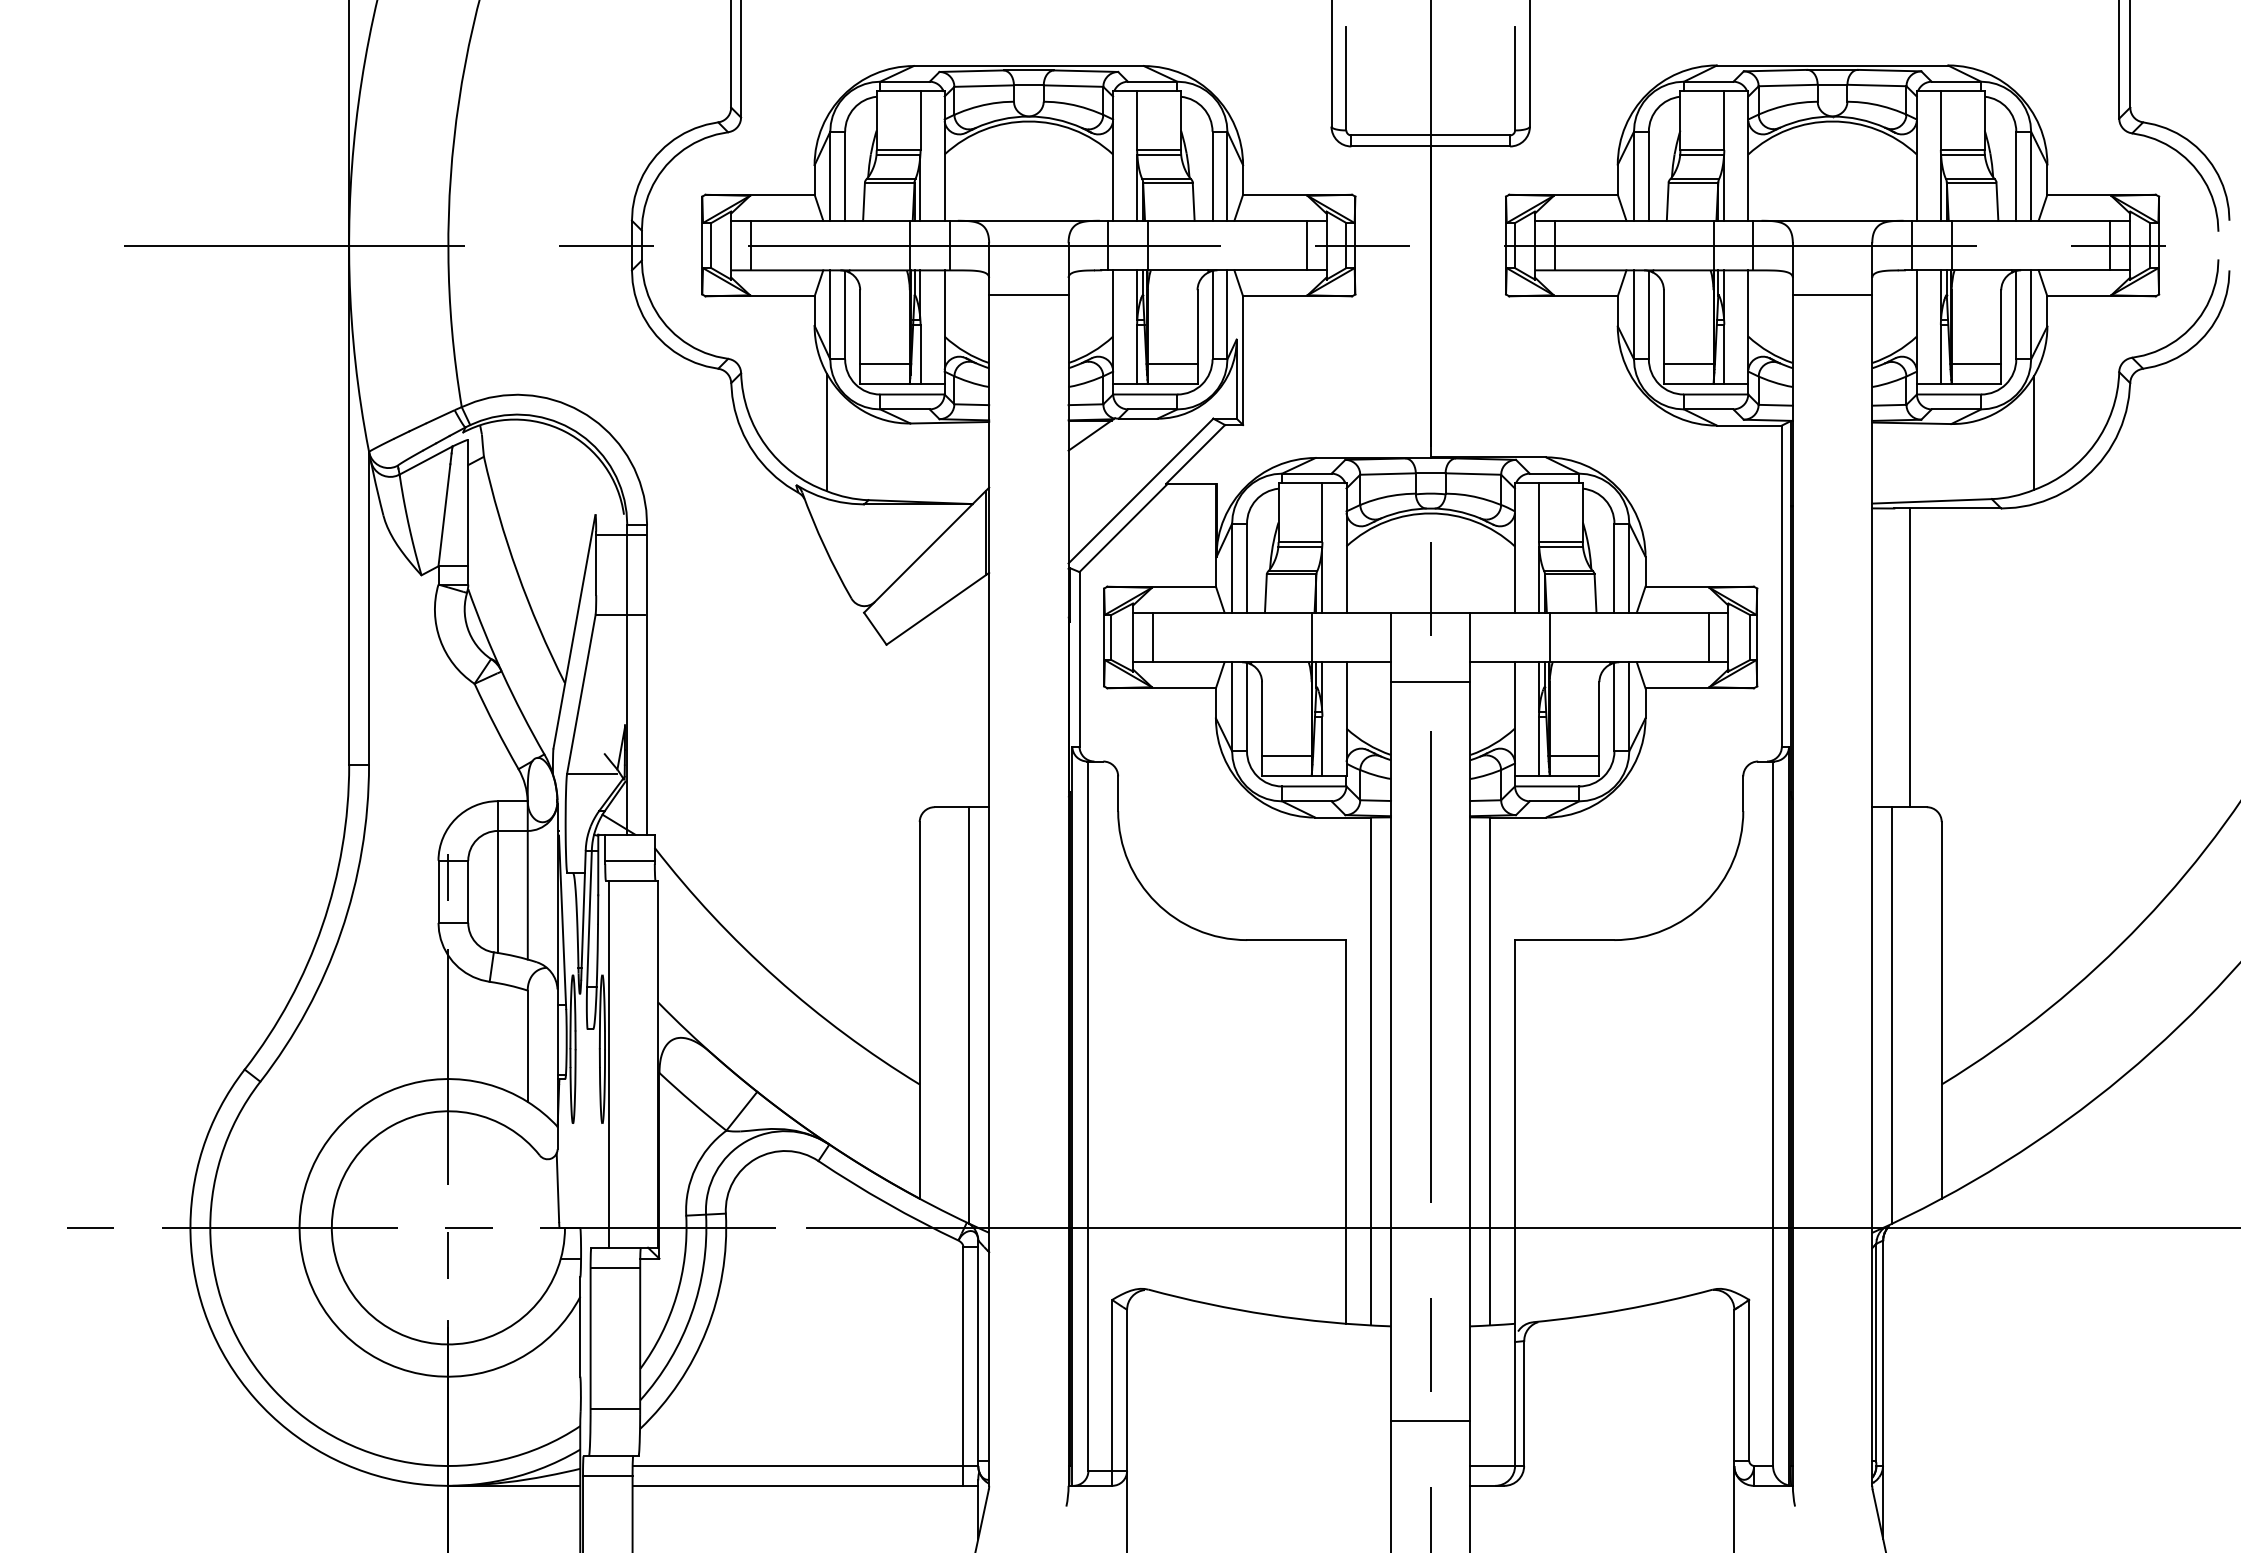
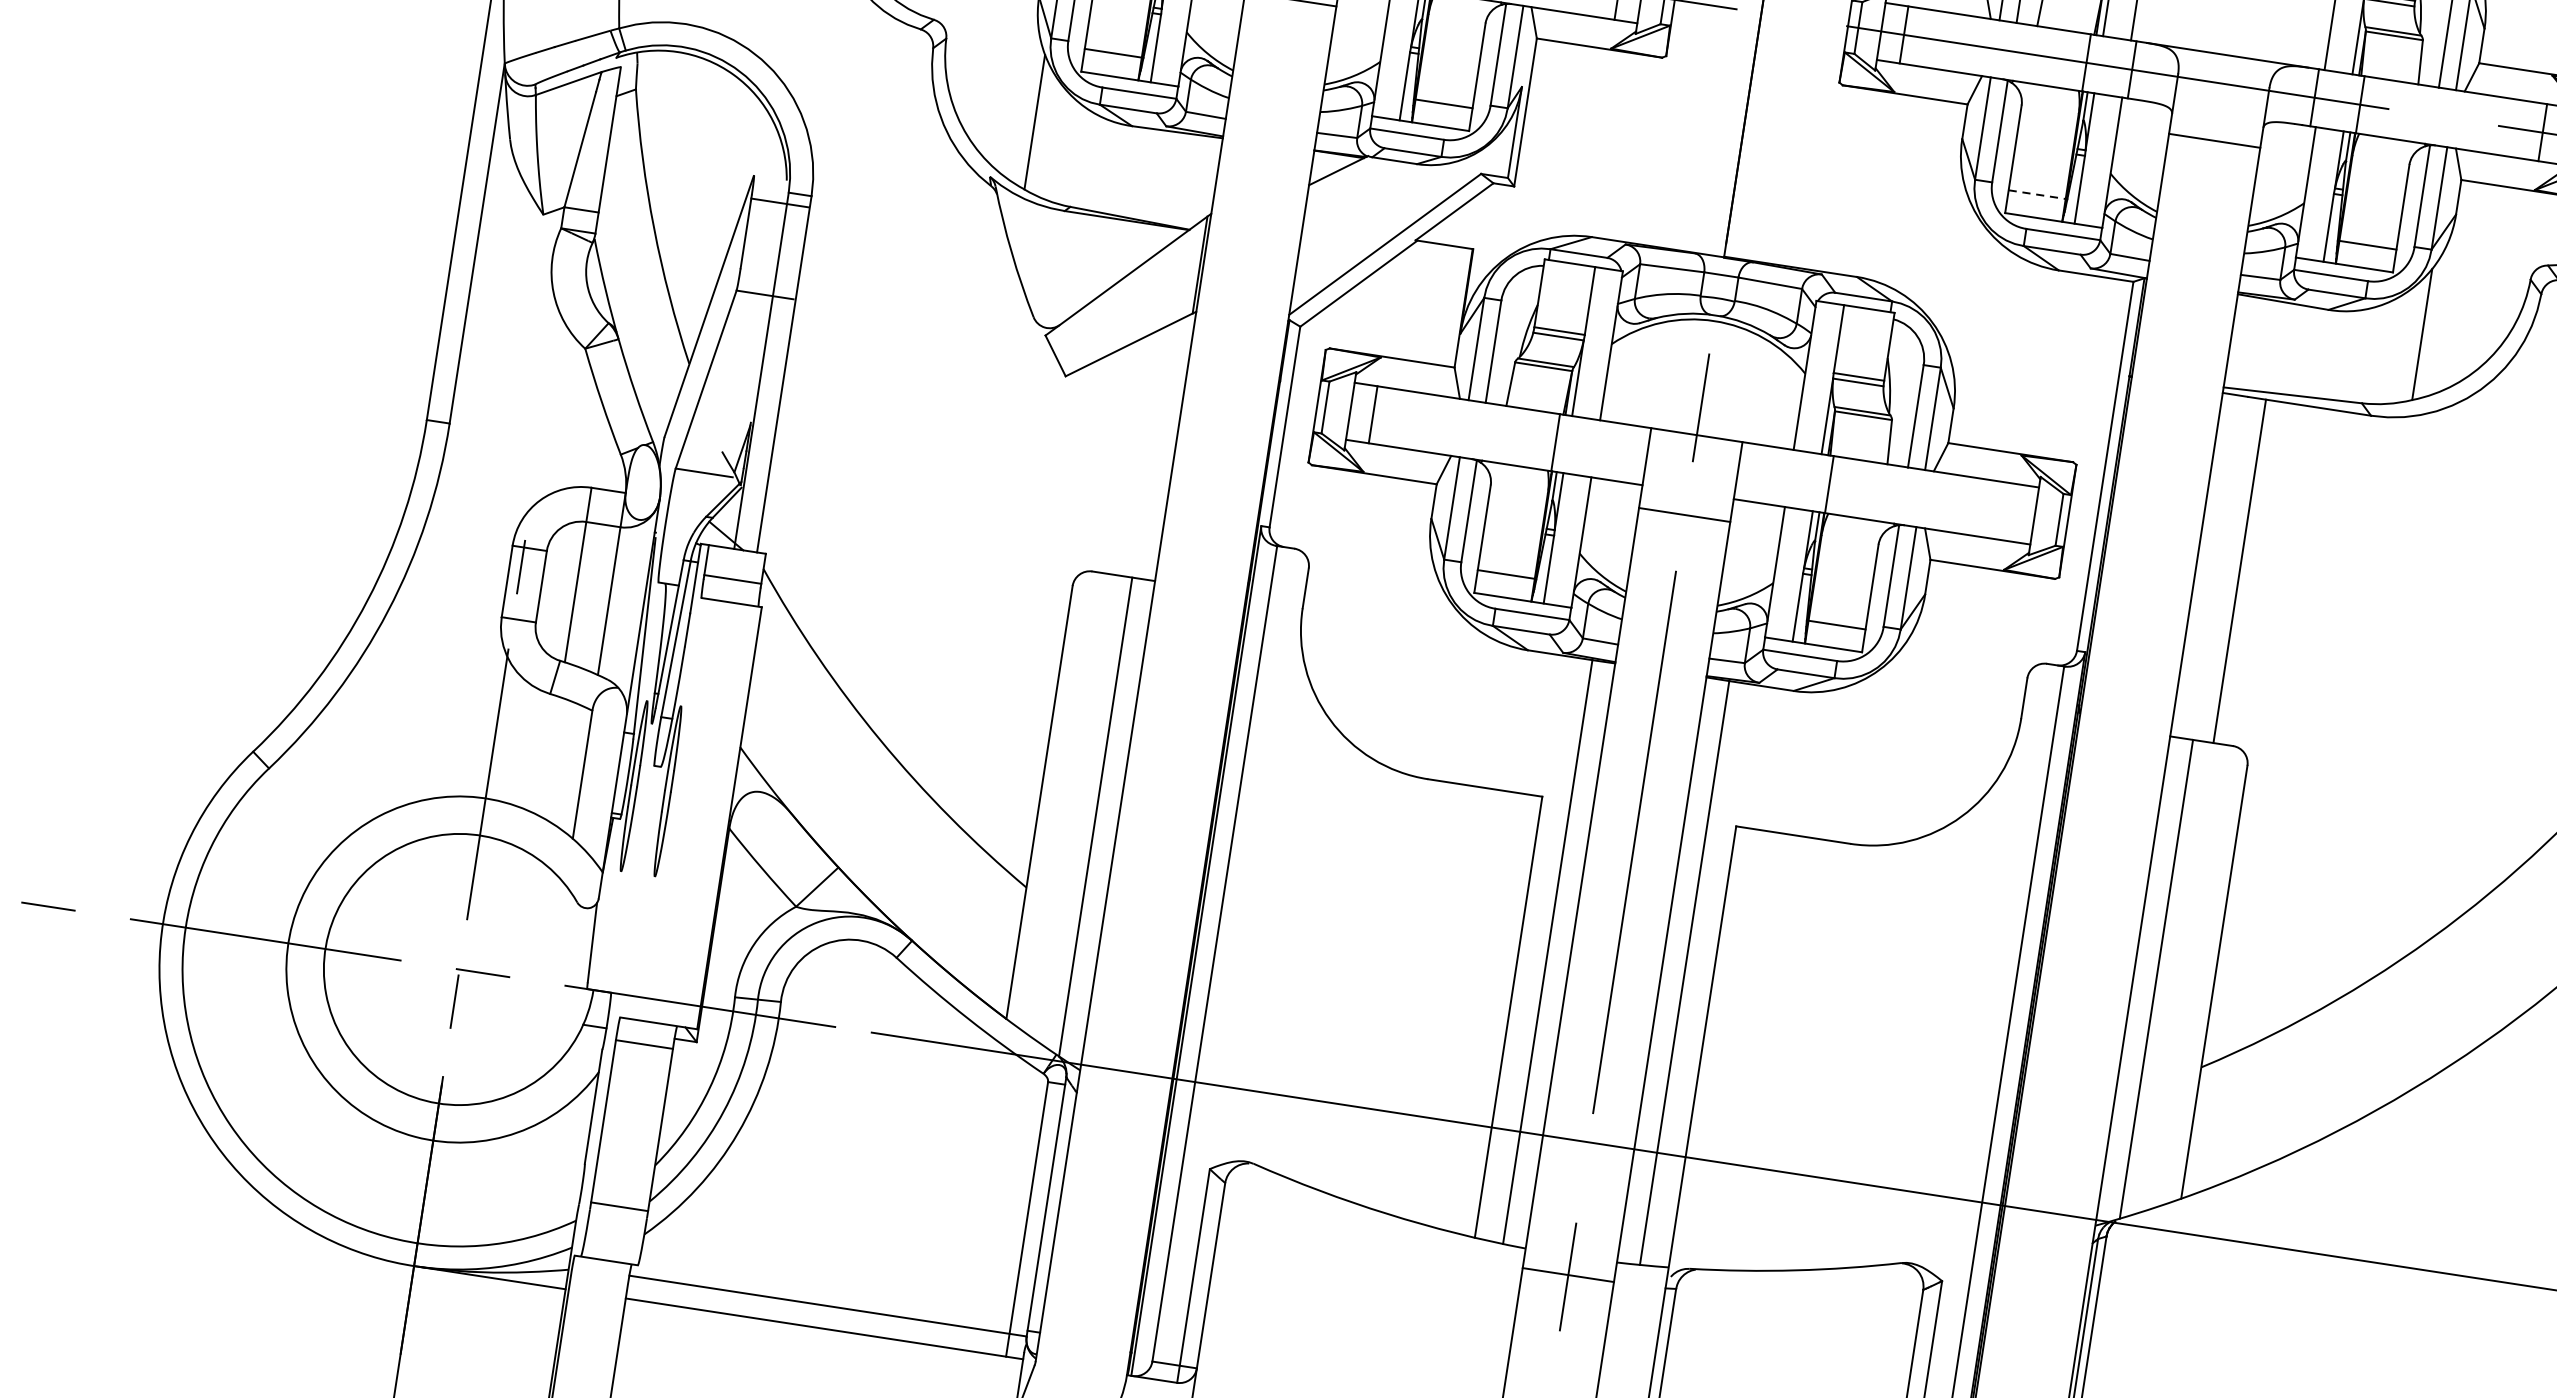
line: (1688, 363) -> (2037, 194), solid -> dashed
line: (1708, 637) -> (2011, 512), removed
line: (608, 1063) -> (672, 808), removed
line: (1430, 1421) -> (1568, 1275), moved
line: (607, 1475) -> (598, 1282), removed

